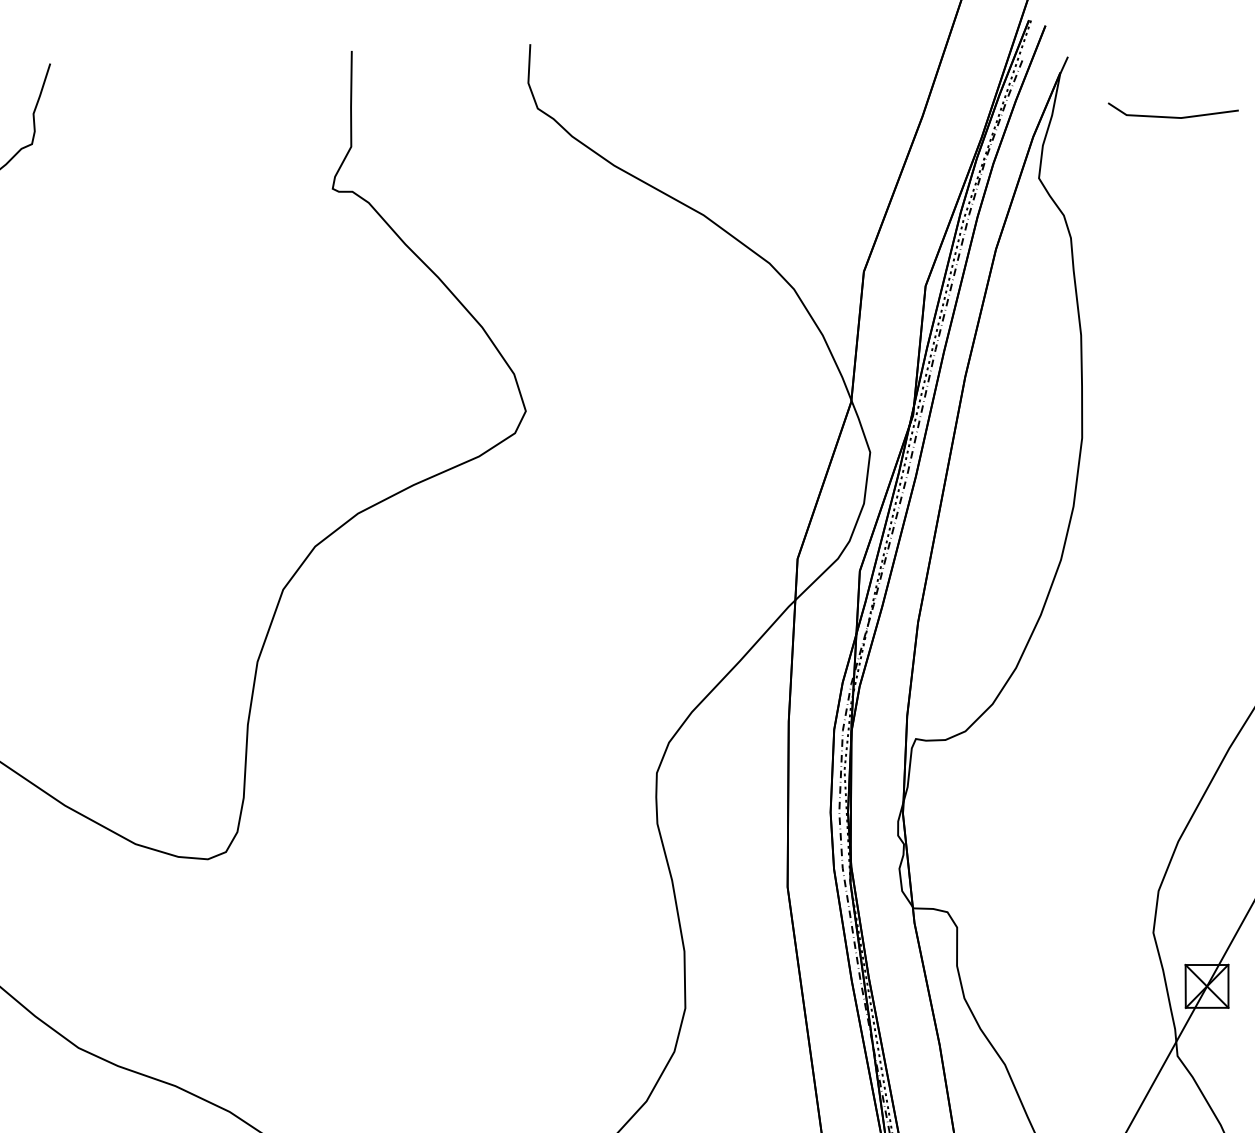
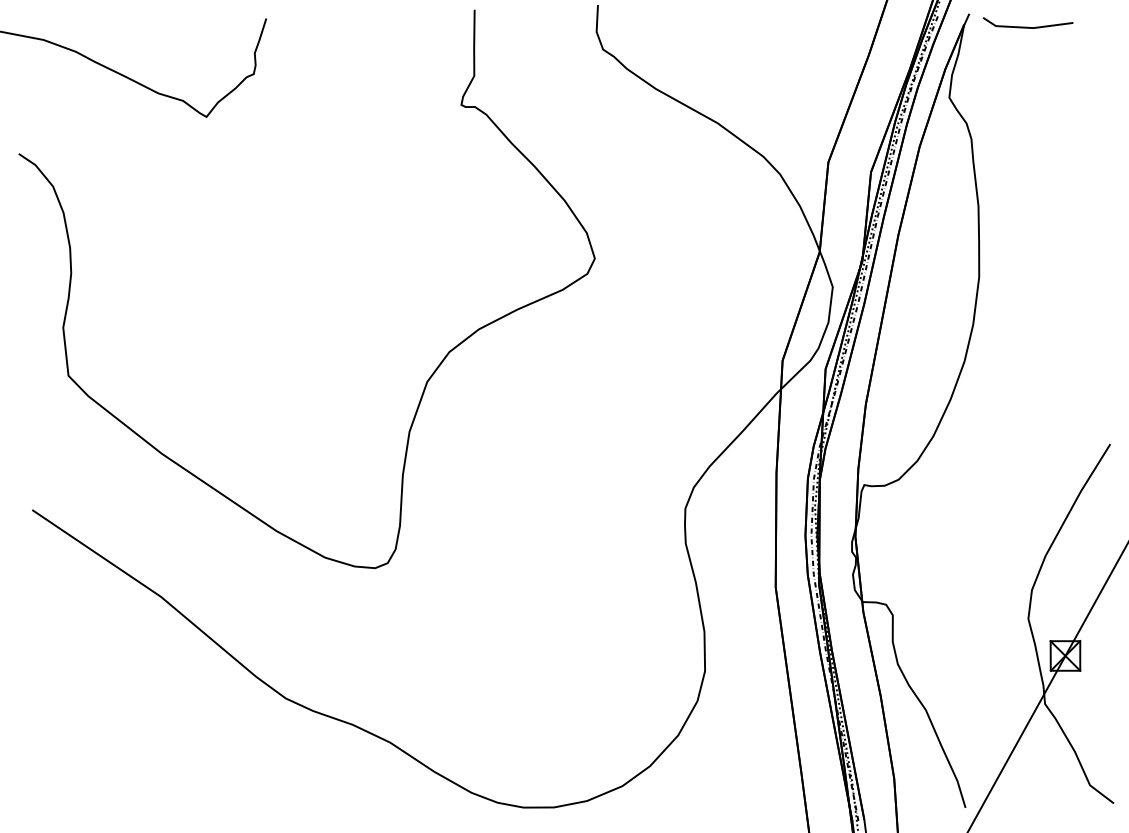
line: (1172, 115) -> (1027, 26), moved

